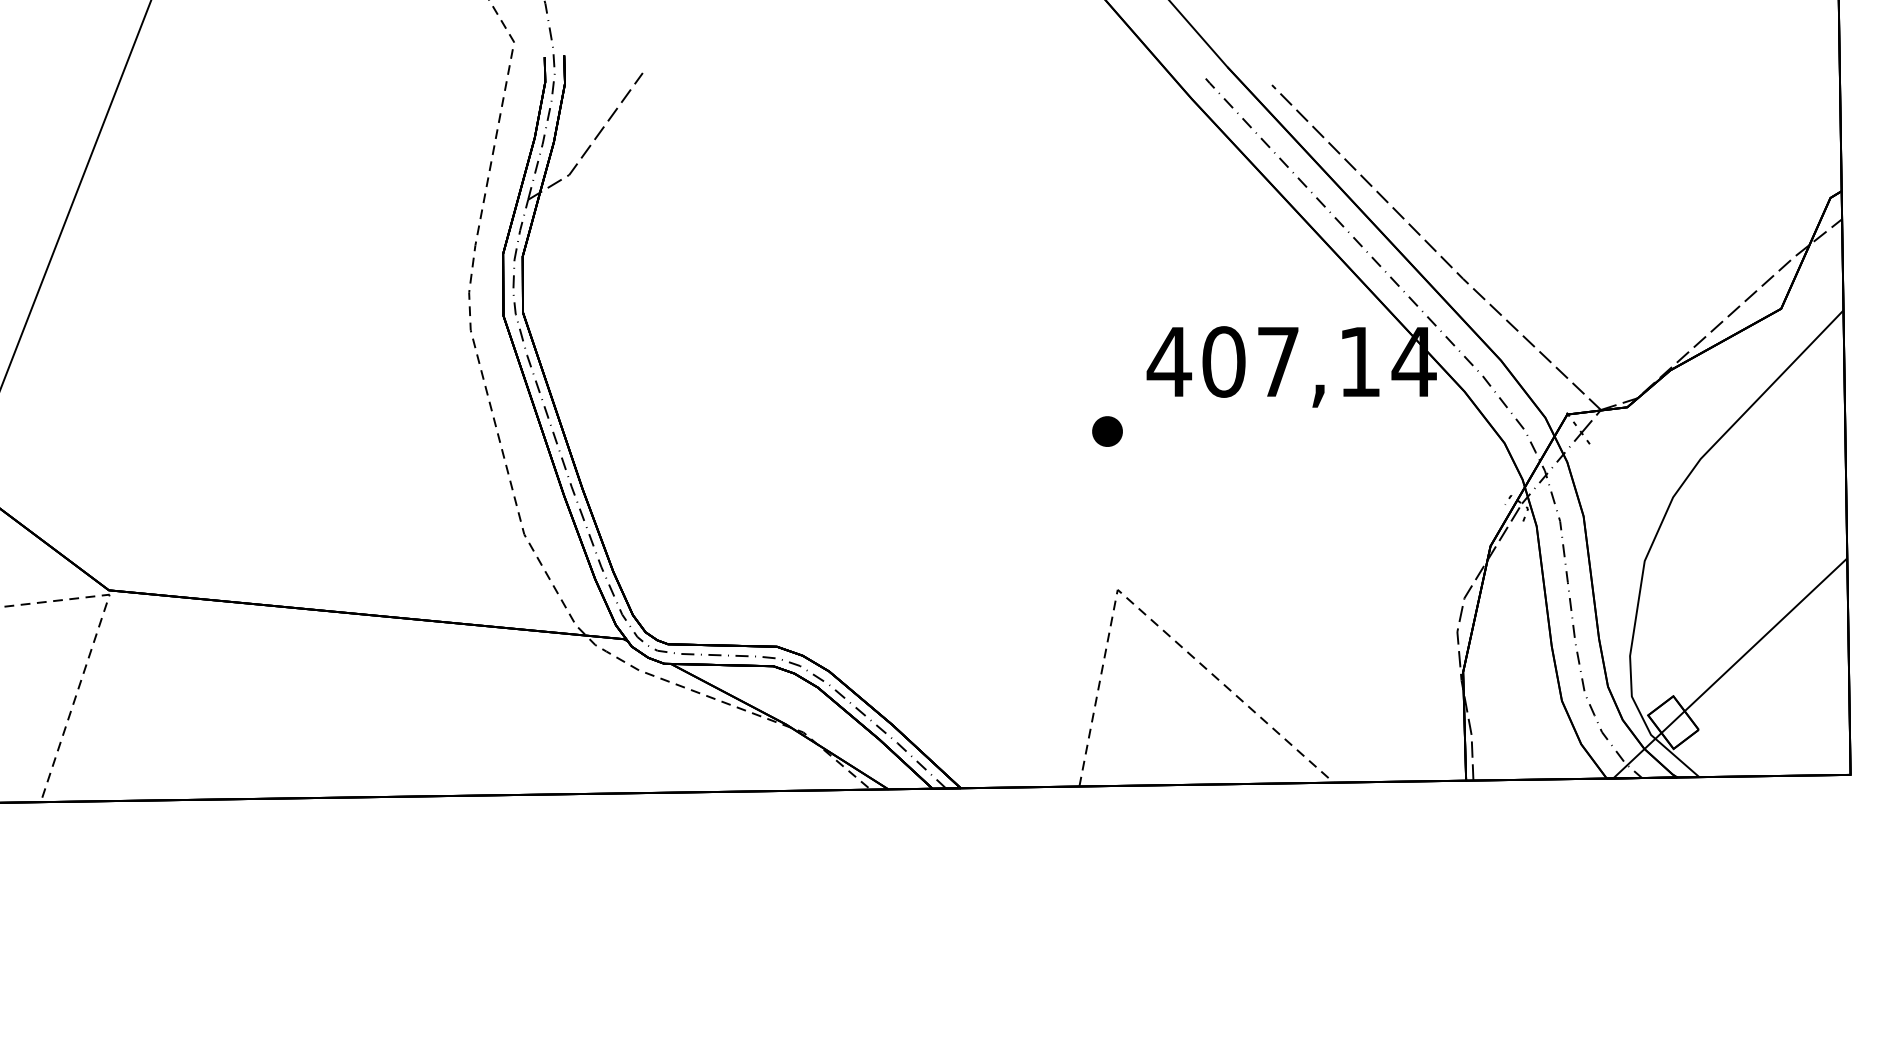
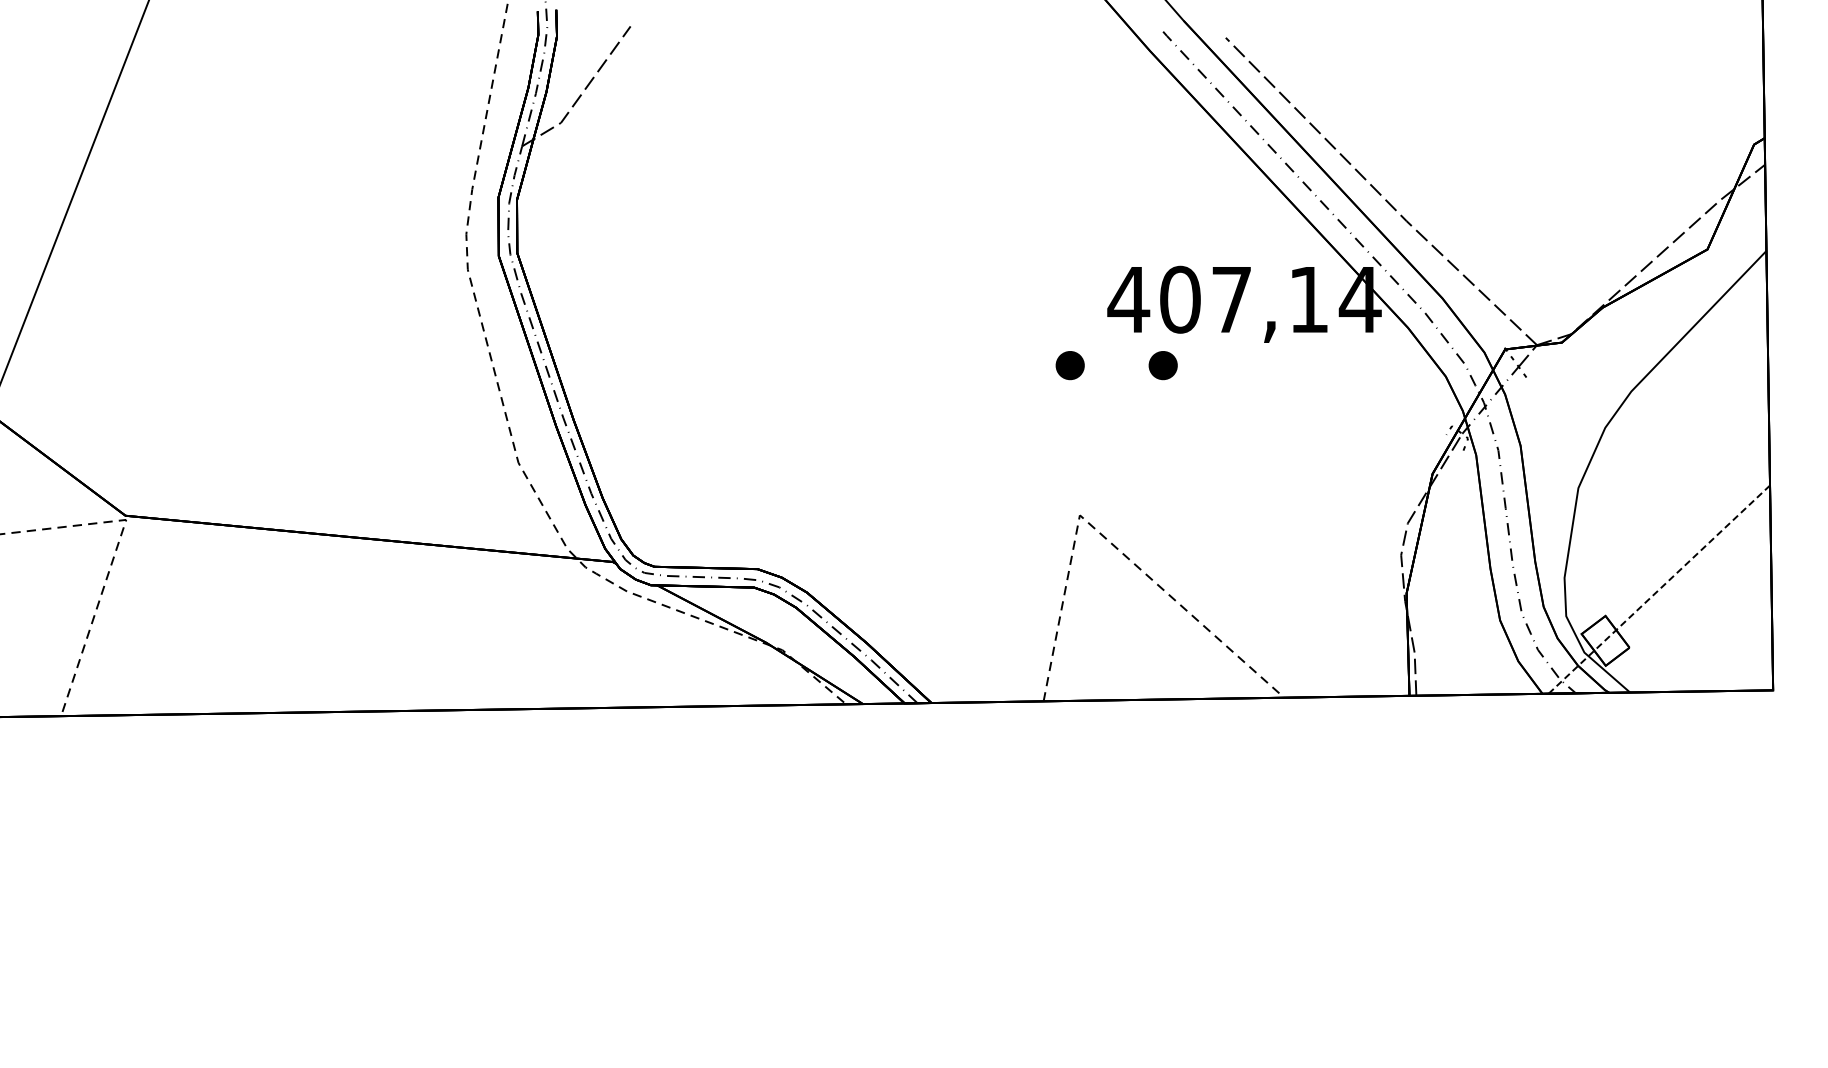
part: (1205, 431) -> (1162, 365), added
line: (1730, 668) -> (1659, 589), solid -> dashed

